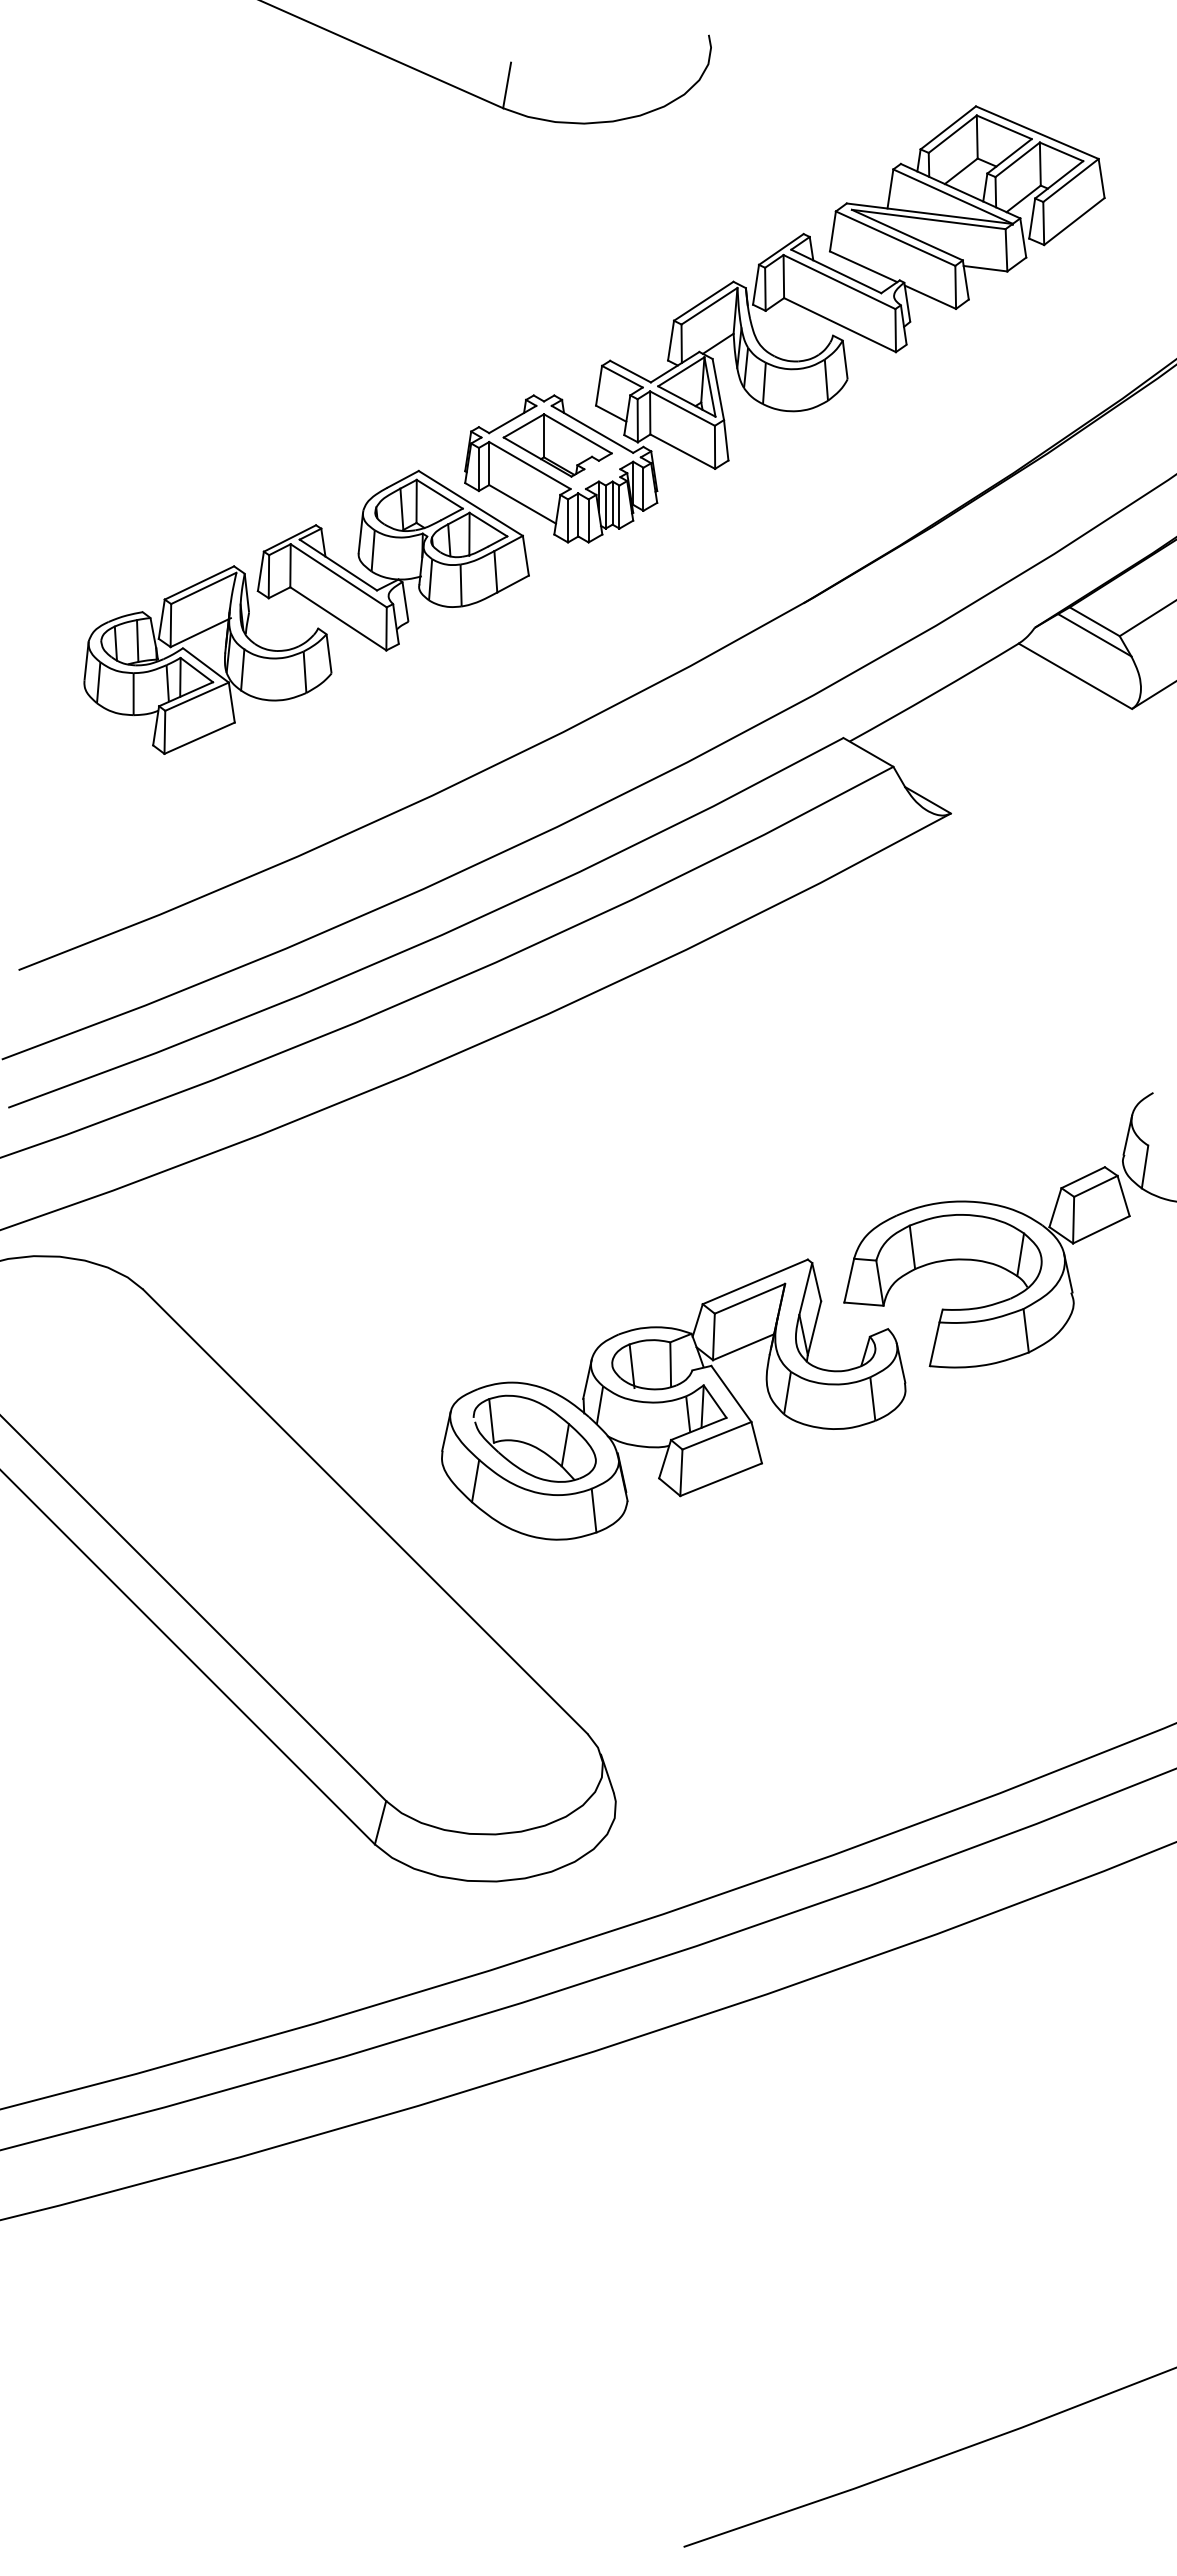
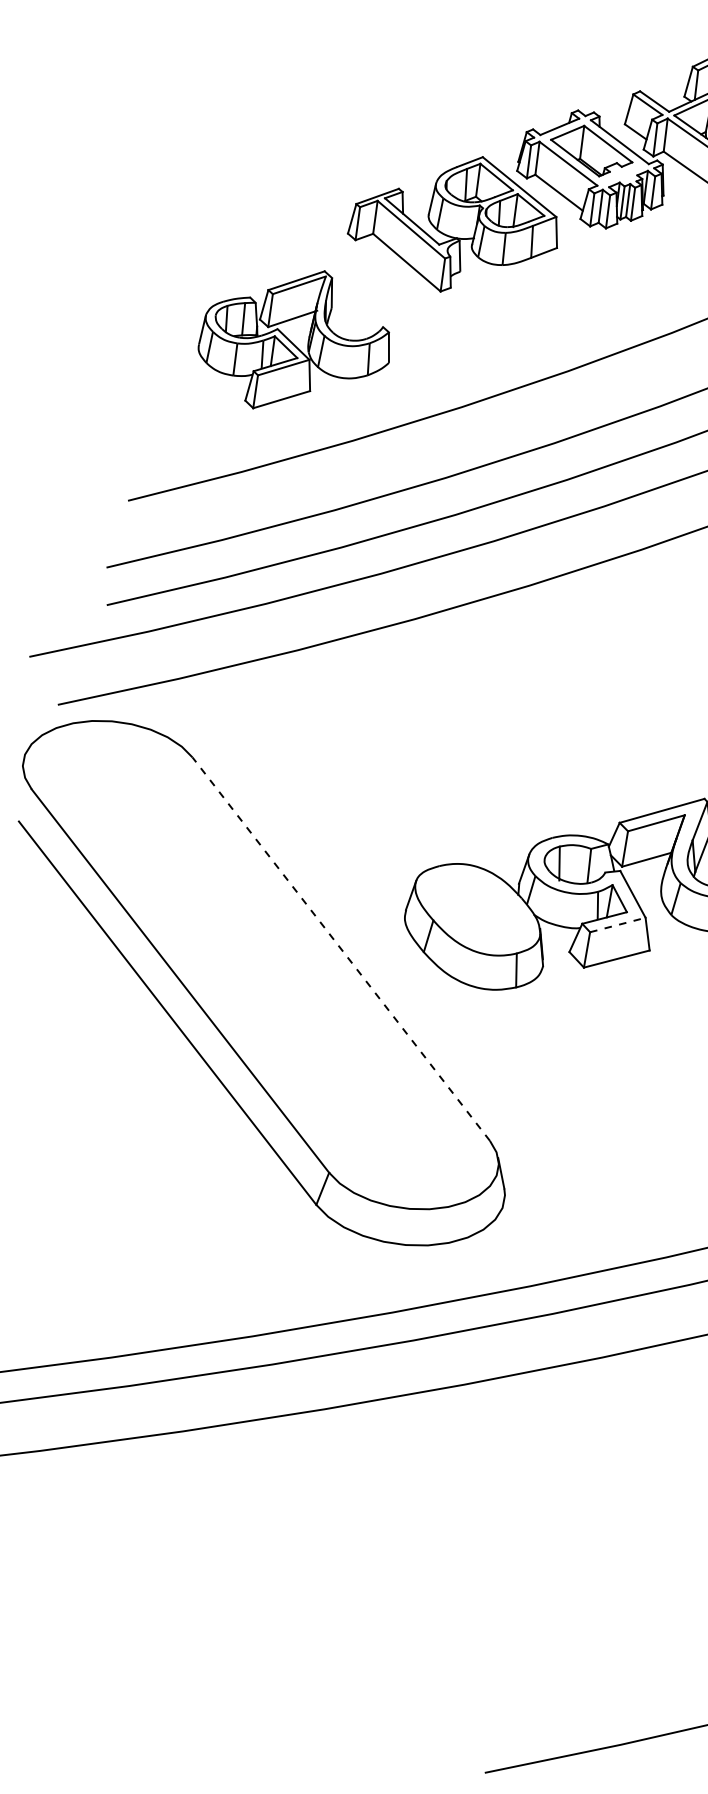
part: (207, 659) -> (295, 340), moved
line: (717, 1435) -> (618, 924), solid -> dashed
part: (534, 1438) -> (477, 909), removed
line: (365, 1511) -> (341, 948), solid -> dashed

